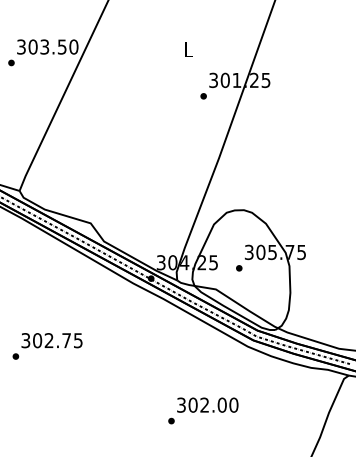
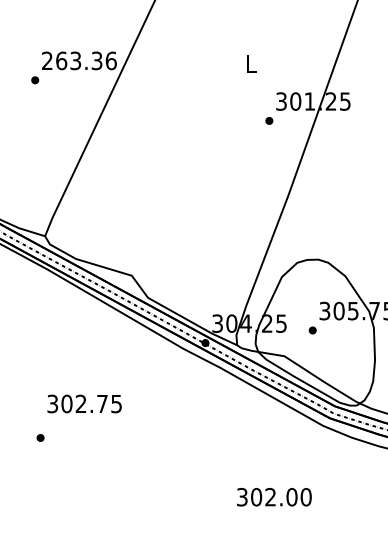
text: (47, 46) -> (79, 60), 303.50 -> 263.36
text: (51, 340) -> (83, 403), moved
part: (171, 420) -> (230, 515), removed

